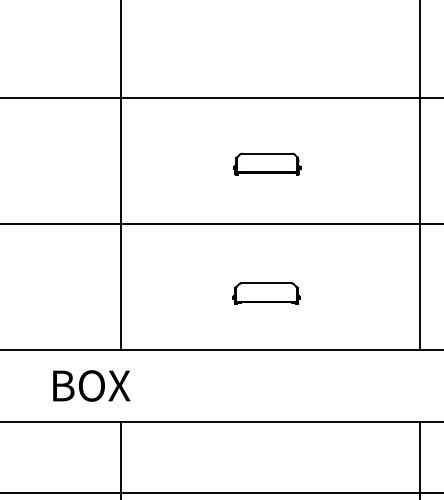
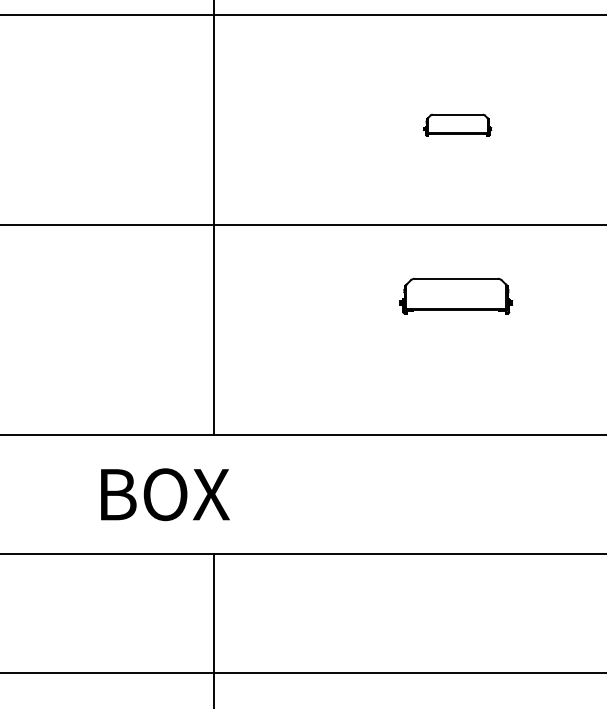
part: (267, 163) -> (457, 124), size x0.6
part: (266, 293) -> (456, 295), moved

